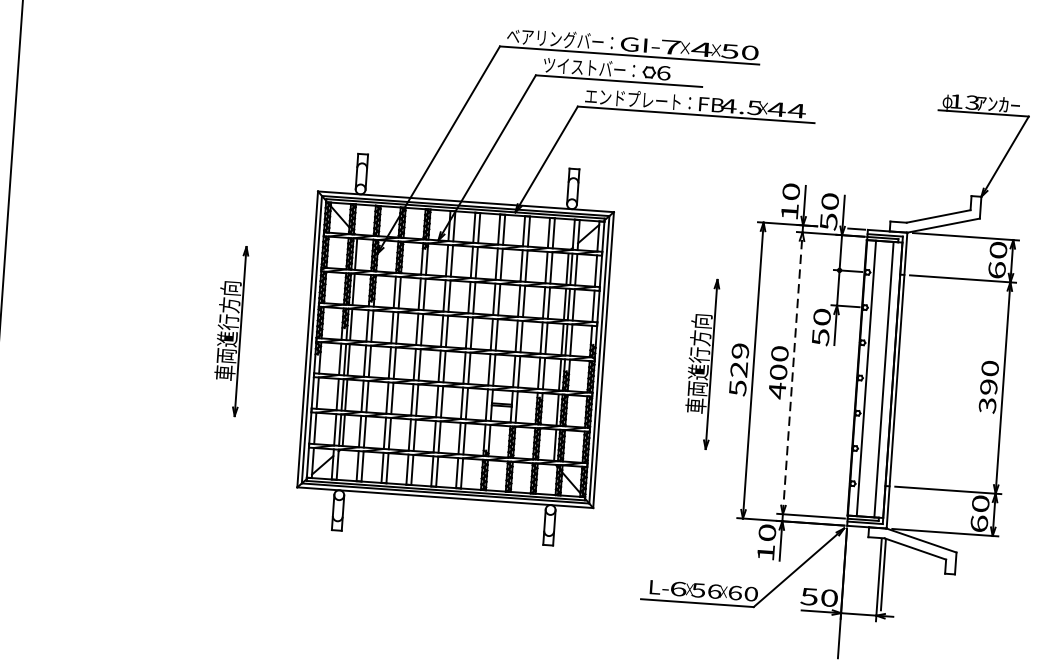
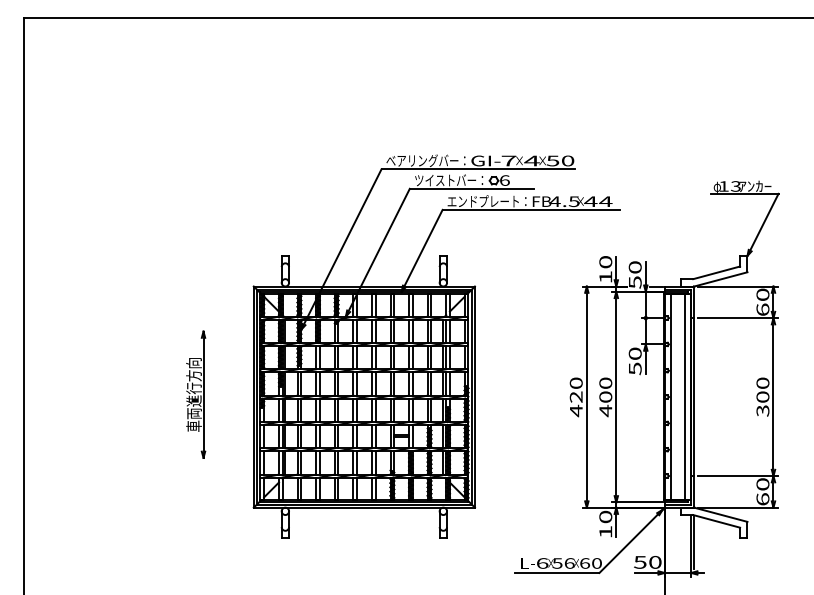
part: (702, 363) -> (548, 394), removed
text: (739, 370) -> (576, 397), 529 -> 420
line: (793, 372) -> (616, 396), dashed -> solid
text: (988, 386) -> (762, 396), 390 -> 300

